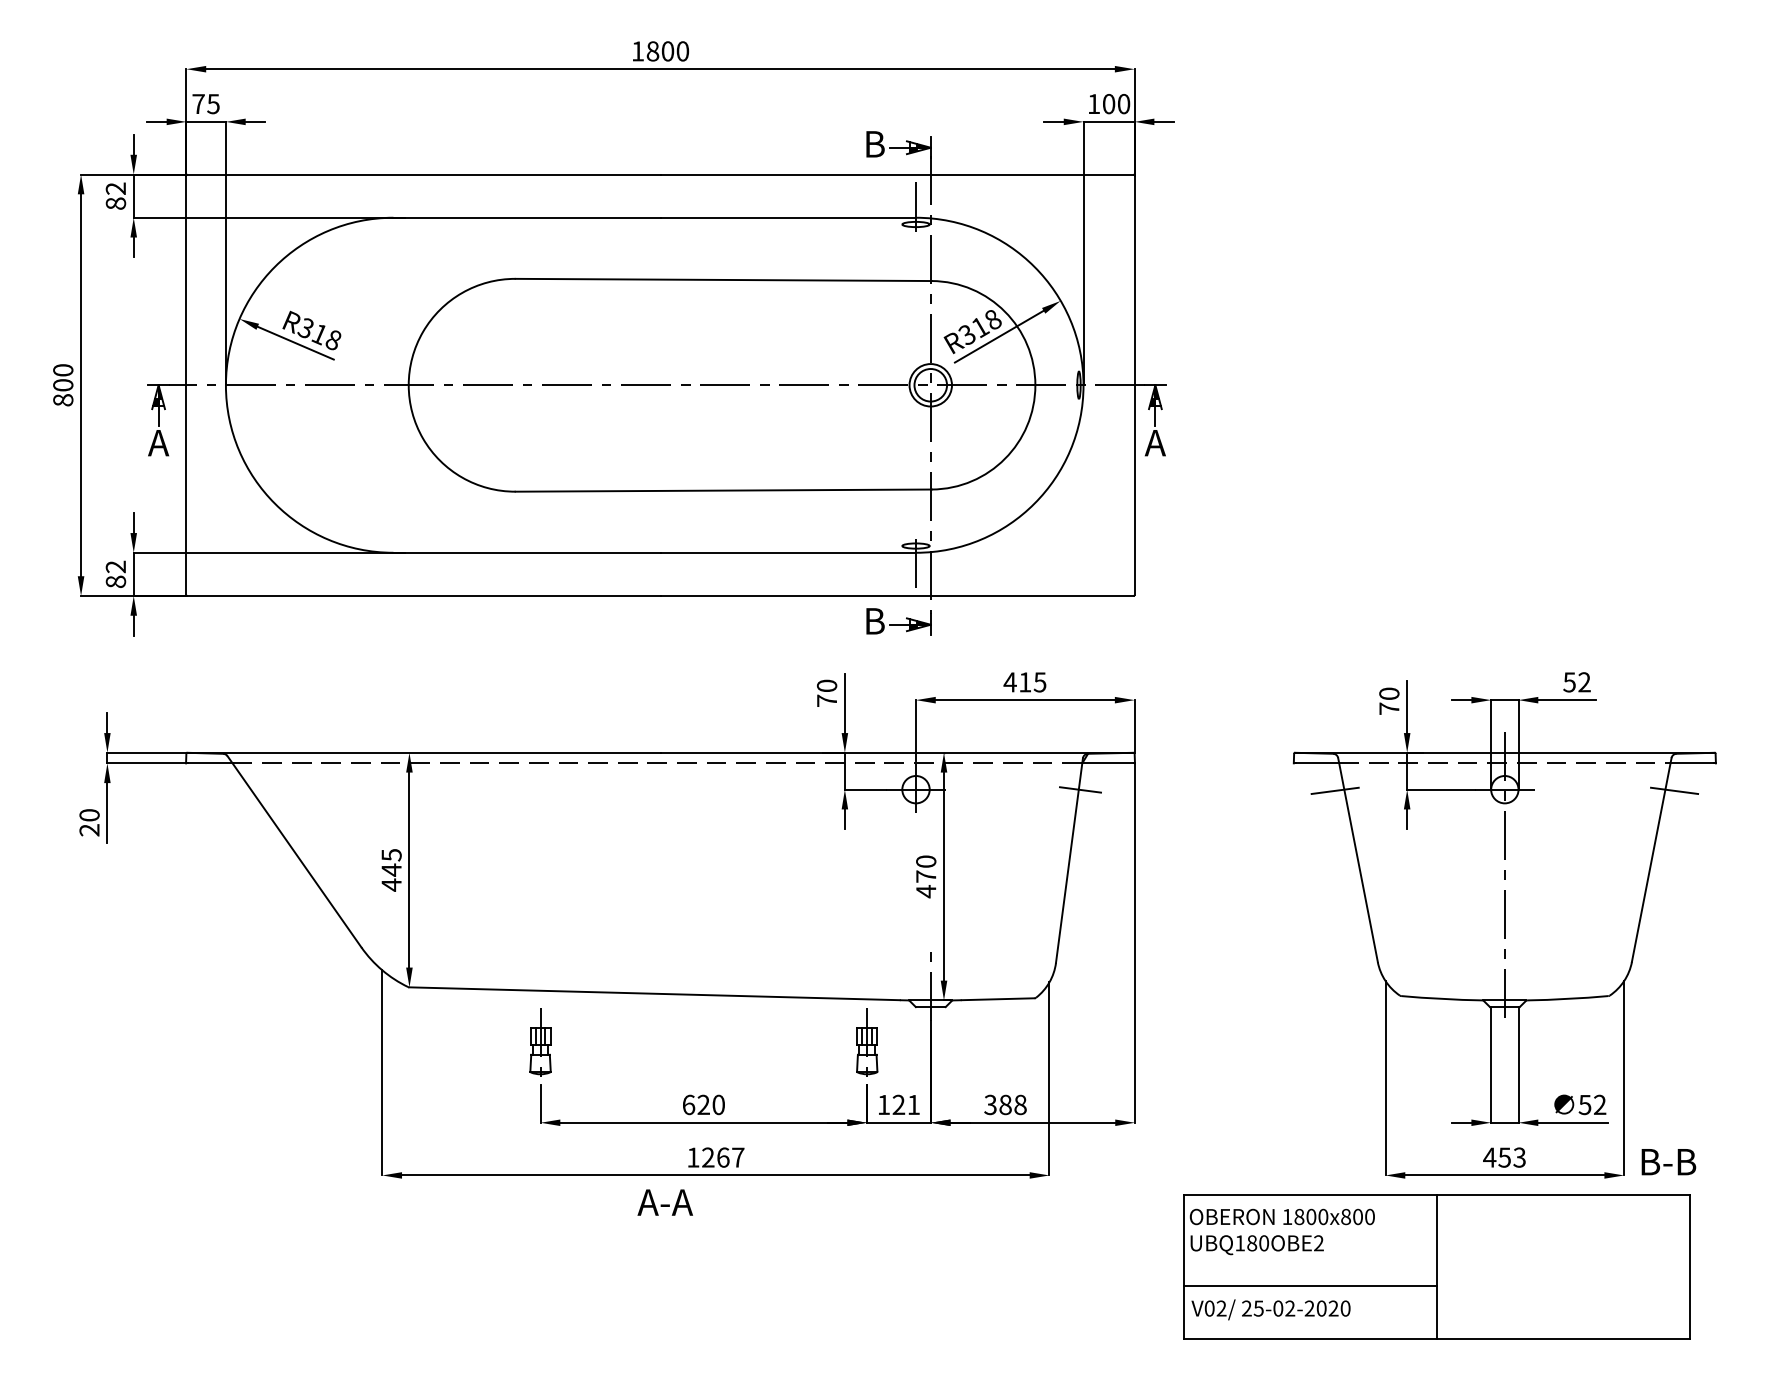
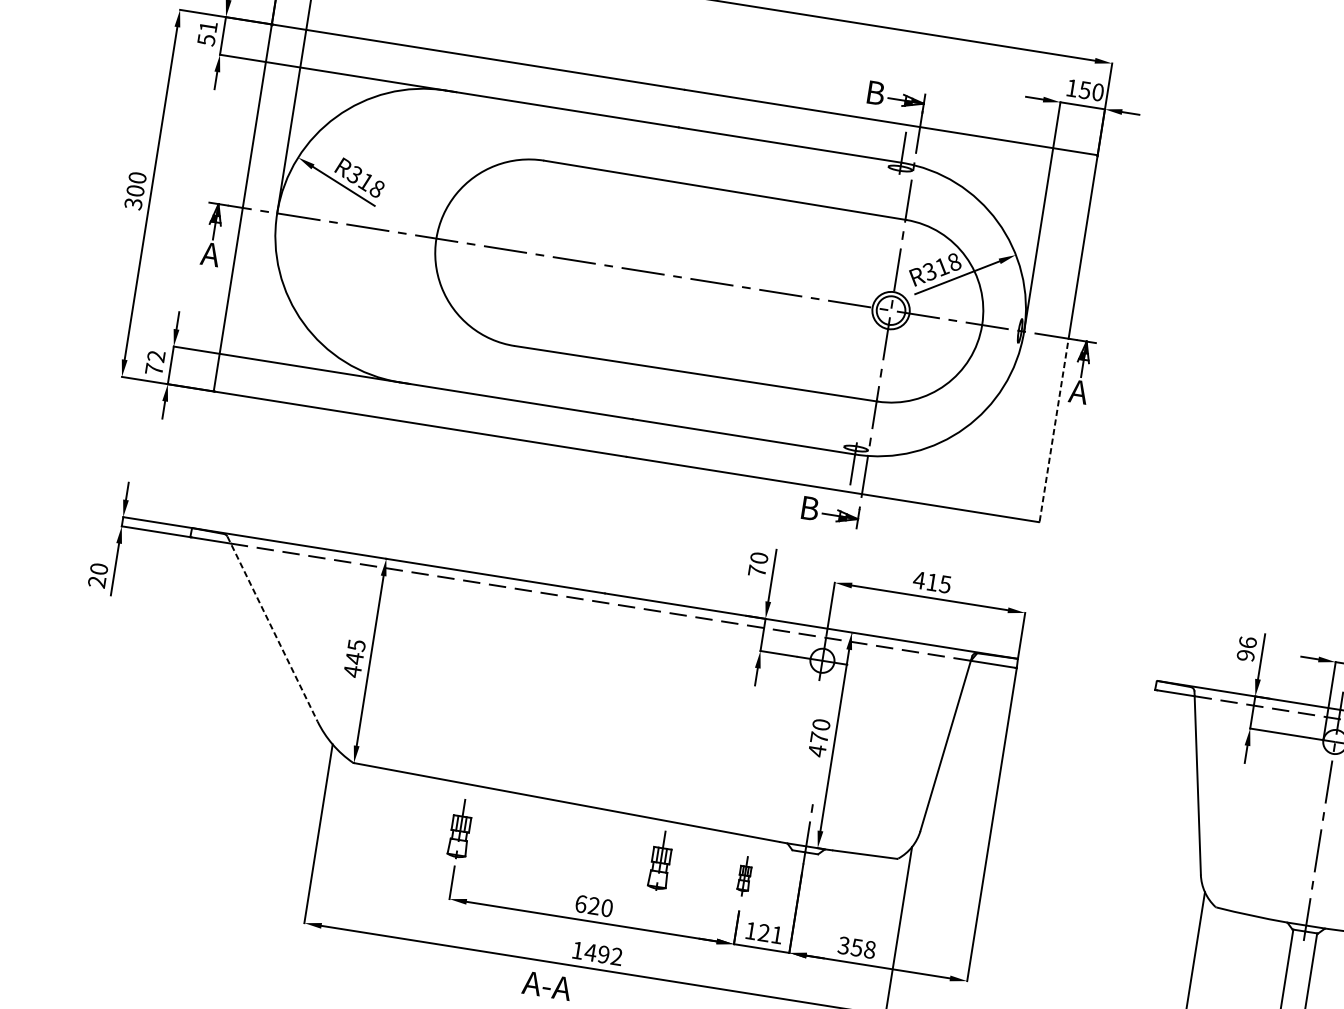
text: (1108, 104) -> (1084, 90), 100 -> 150
text: (115, 196) -> (207, 33), 82 -> 51
text: (63, 400) -> (133, 204), 800 -> 300
line: (1134, 490) -> (1054, 430), solid -> dashed
text: (115, 581) -> (153, 369), 82 -> 72
text: (1389, 700) -> (1247, 648), 70 -> 96
line: (1080, 789) -> (965, 683), removed
line: (1336, 790) -> (1188, 719), removed
line: (294, 851) -> (272, 628), solid -> dashed
part: (770, 1042) -> (660, 860), added
part: (867, 1042) -> (745, 874), size x0.6
text: (1005, 1104) -> (856, 947), 388 -> 358
text: (722, 1157) -> (603, 954), 1267 -> 1492

